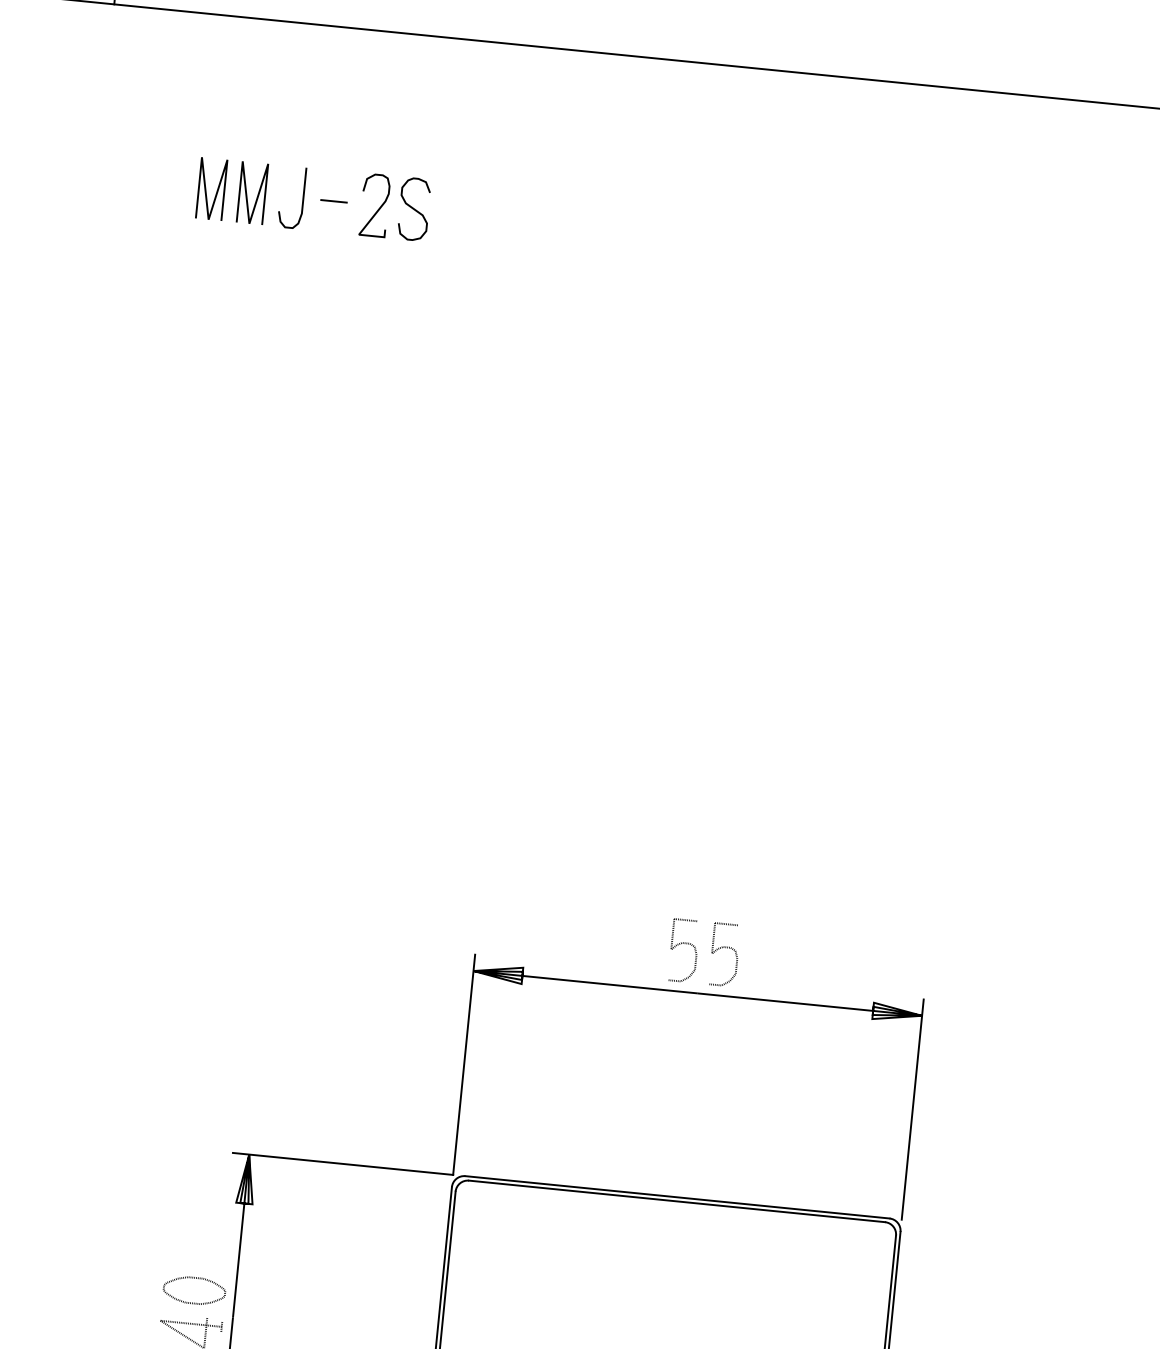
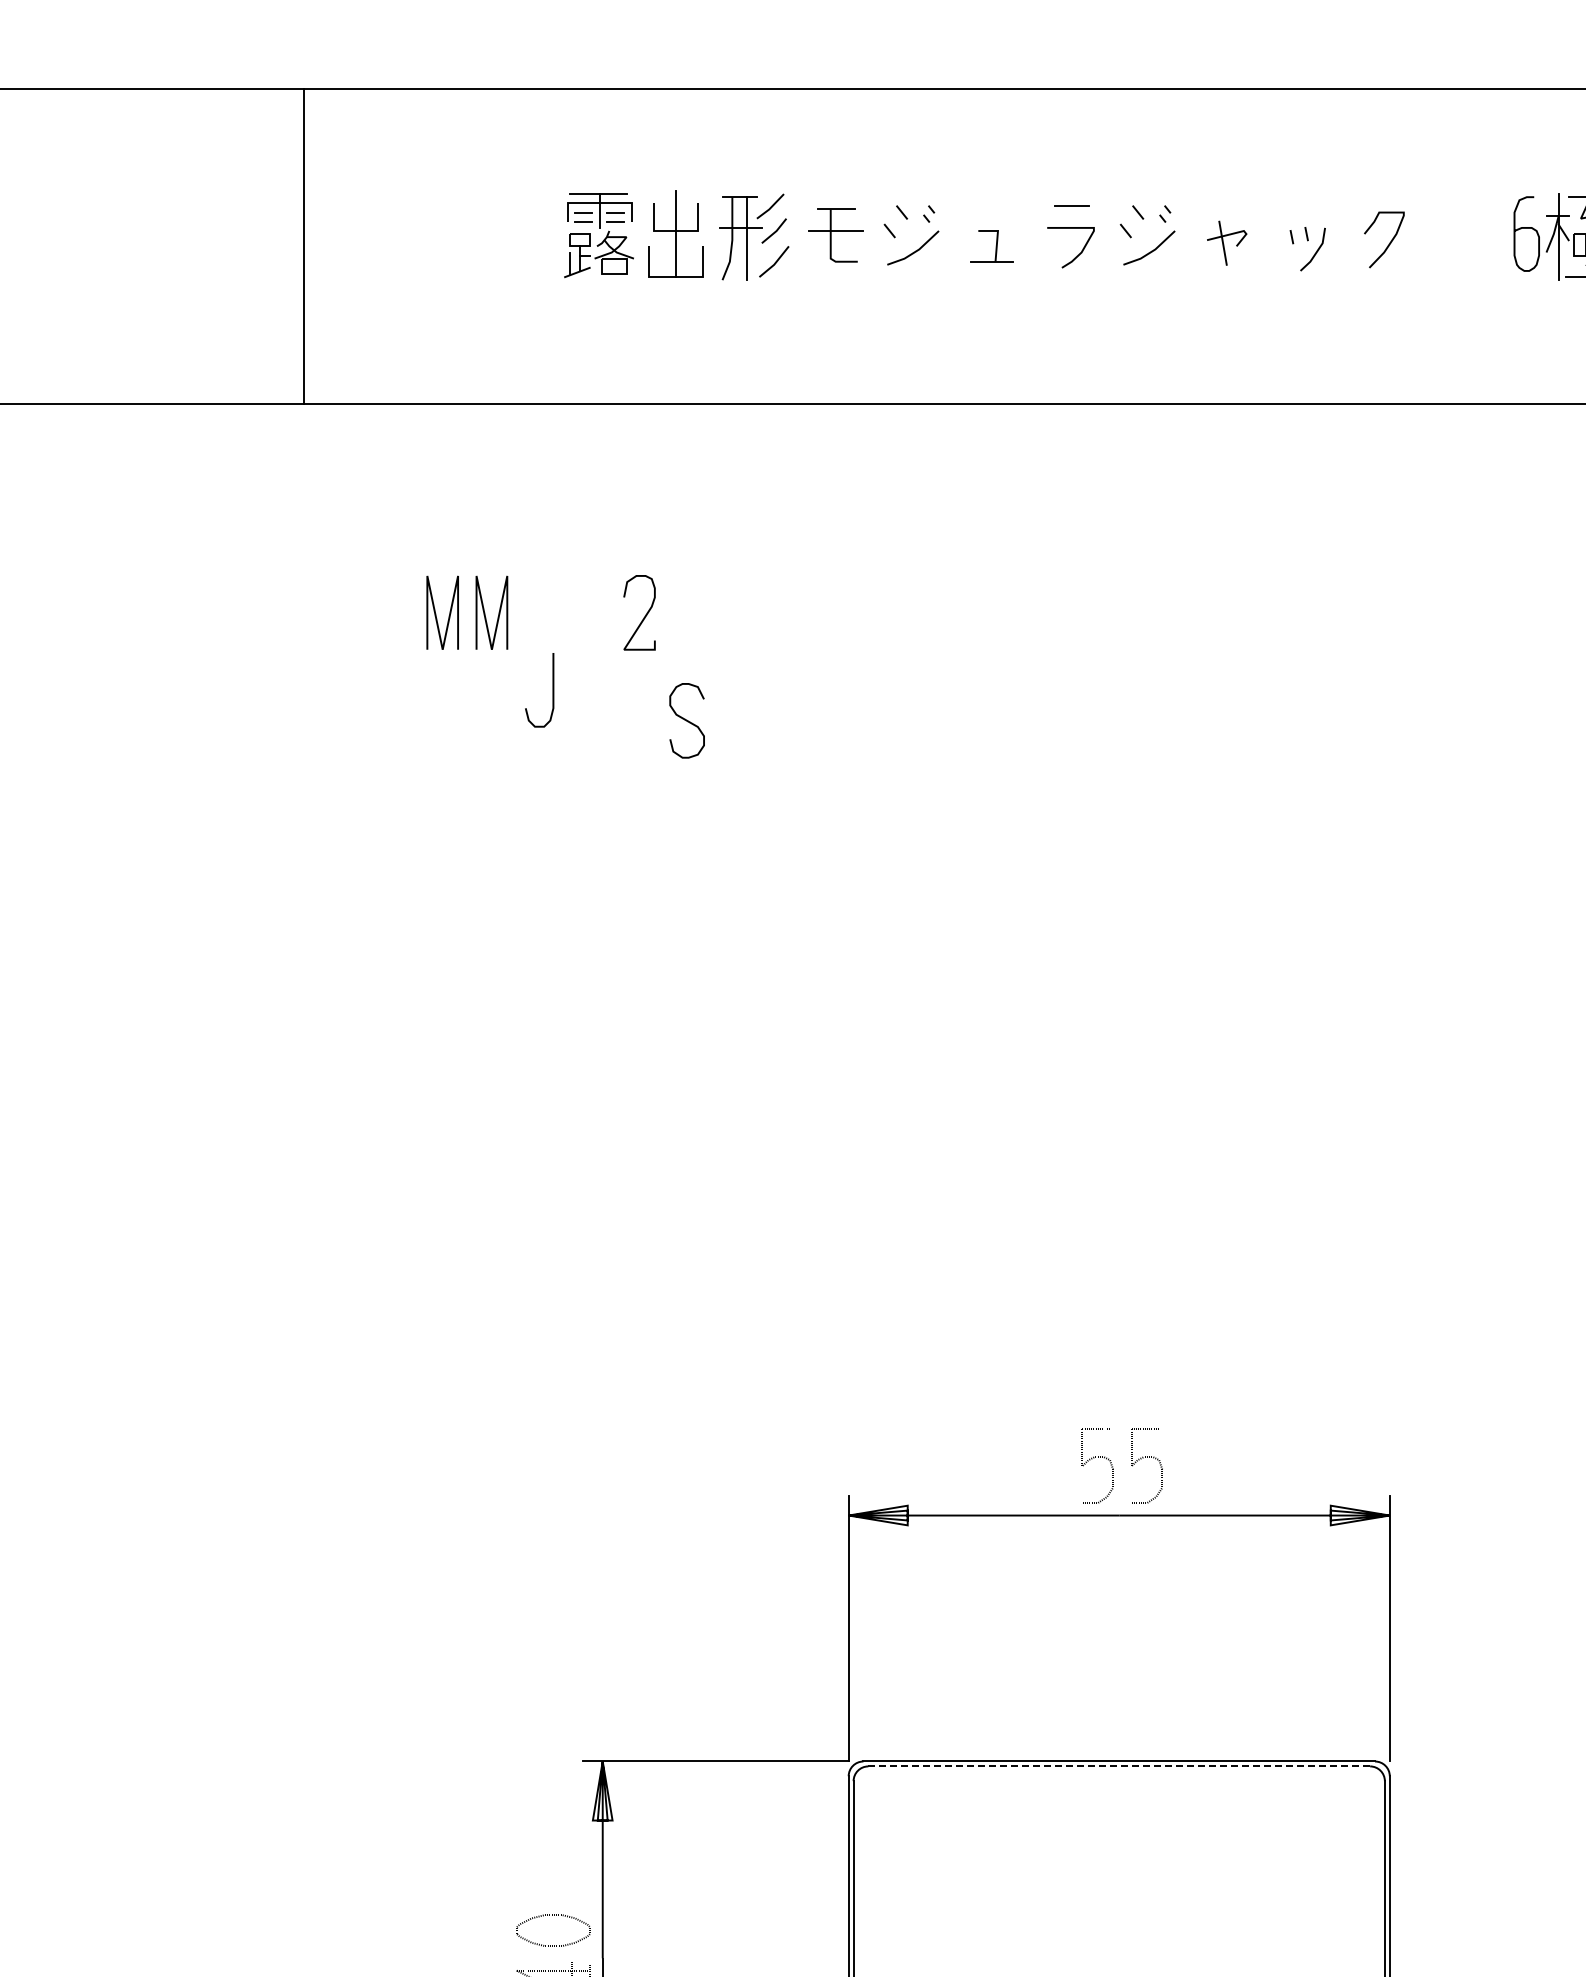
curve: (302, 198) -> (552, 690), moved
line: (333, 200) -> (589, 612), removed
curve: (413, 209) -> (686, 720), moved
line: (677, 1201) -> (1119, 1766), solid -> dashed

